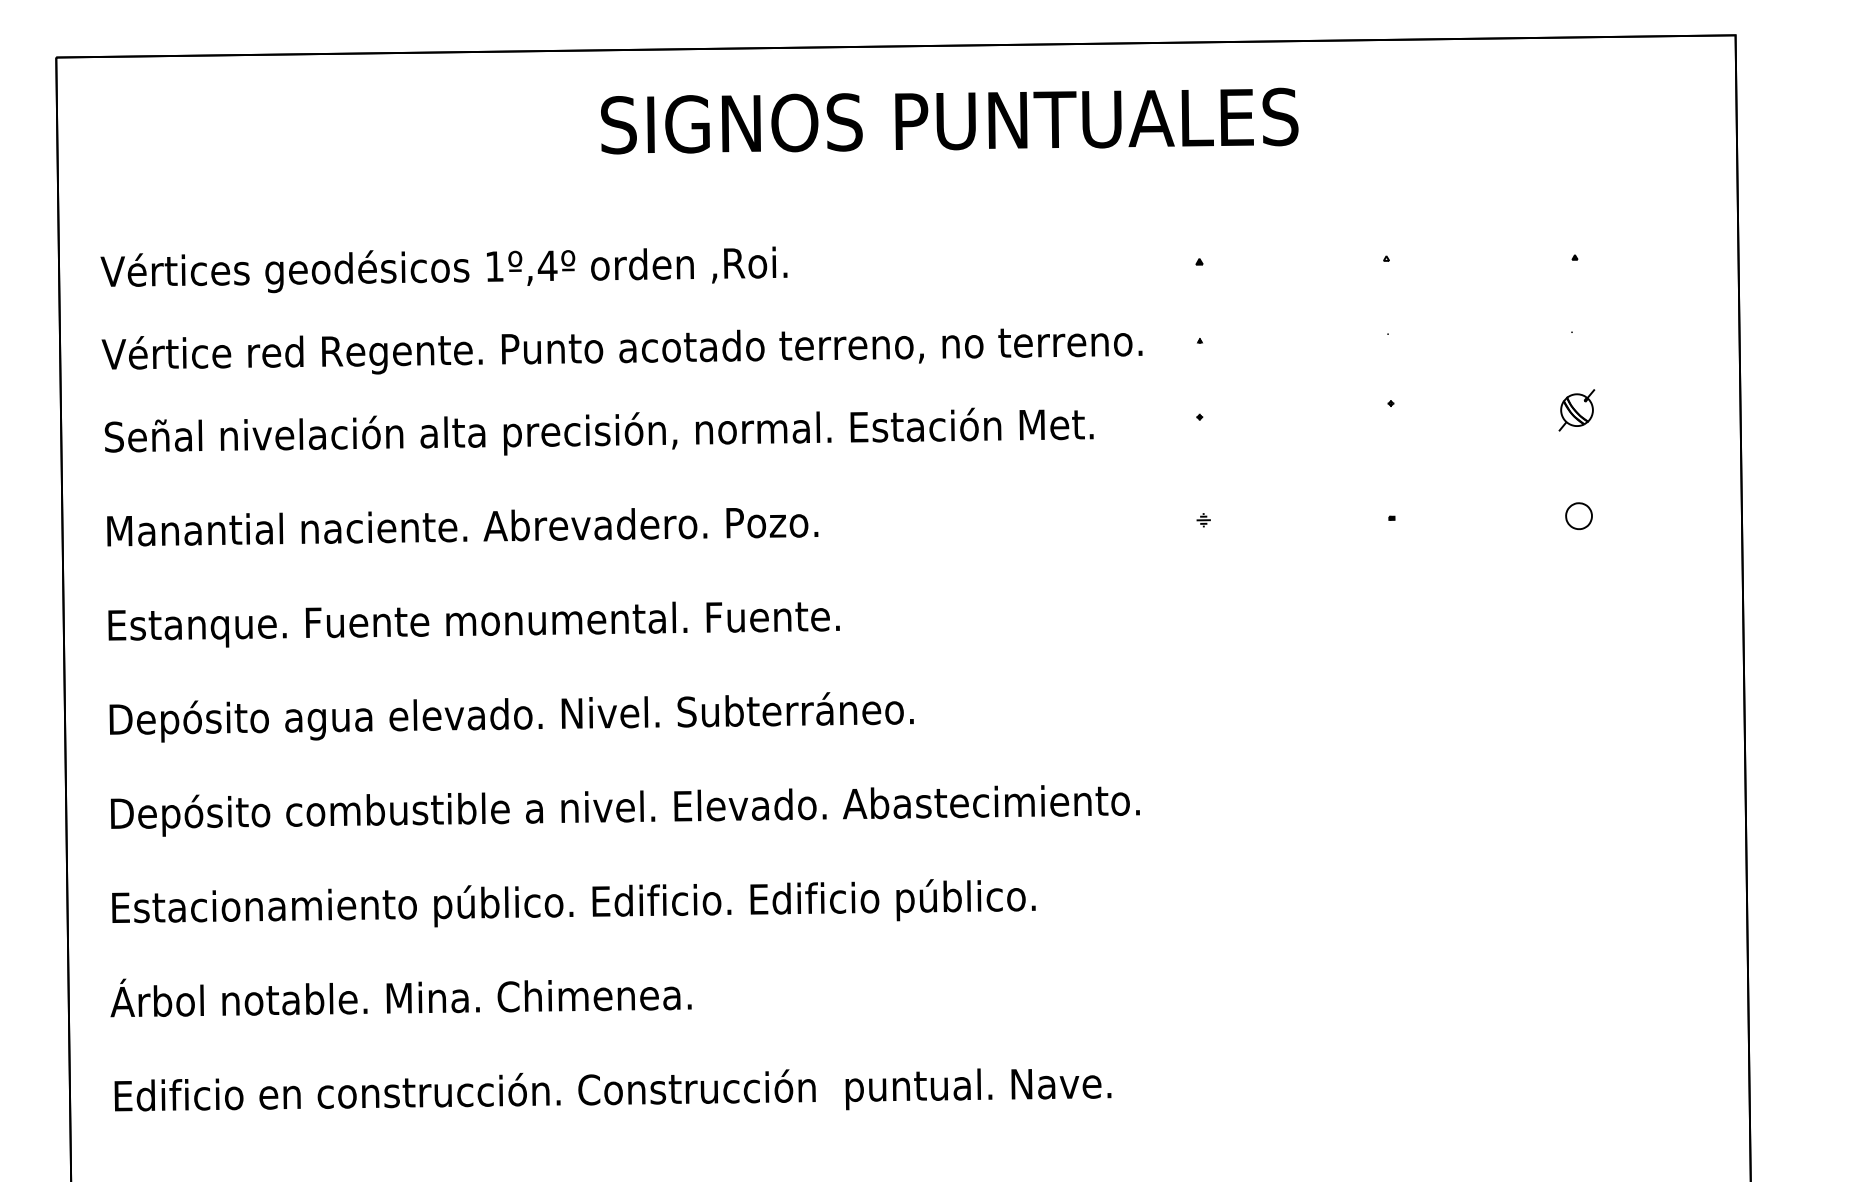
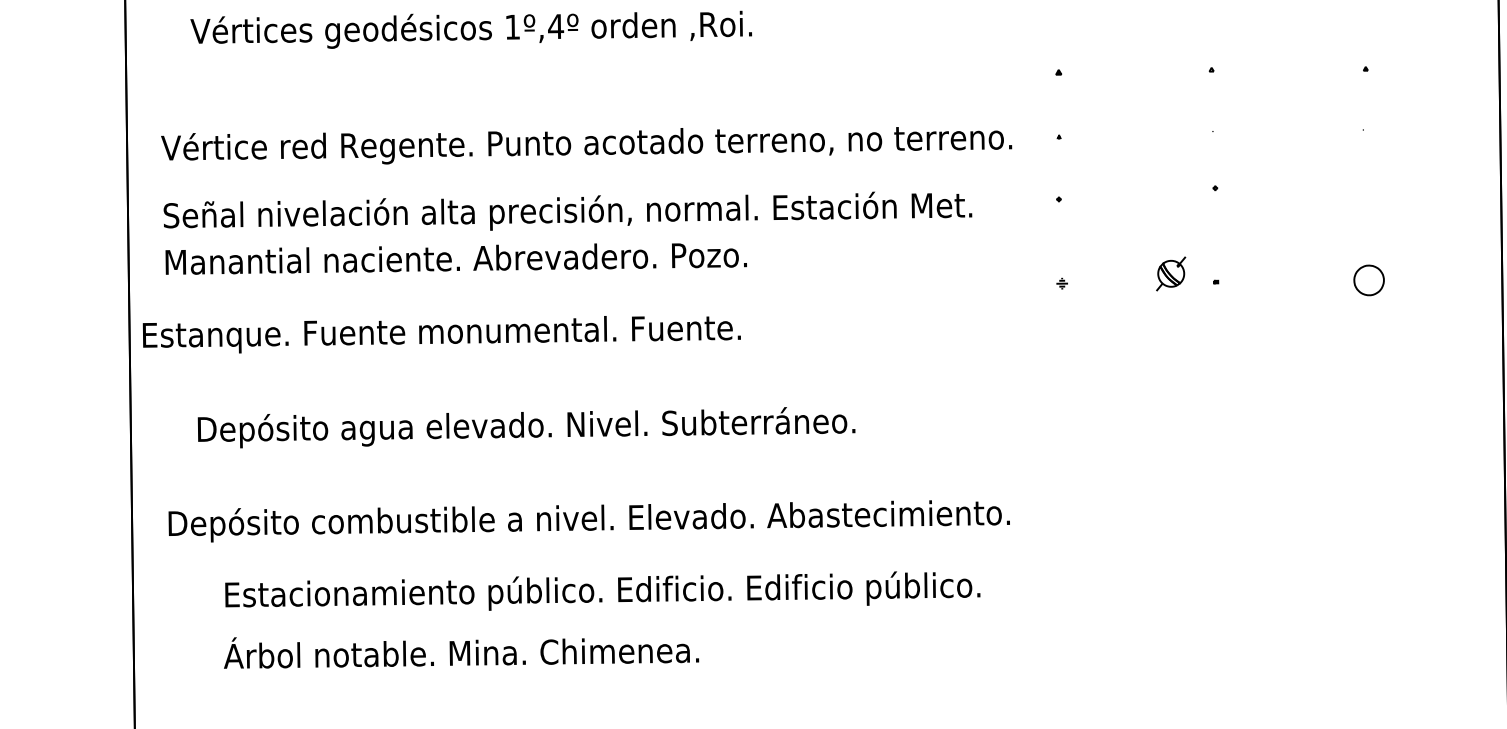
text: (443, 269) -> (470, 29), moved
part: (1576, 410) -> (1170, 274), moved
part: (1578, 515) -> (1368, 279), size x1.4
text: (462, 527) -> (456, 259), moved
text: (473, 624) -> (441, 334), moved
text: (511, 717) -> (526, 427), moved
text: (573, 903) -> (602, 591), moved
text: (400, 997) -> (461, 652), moved

